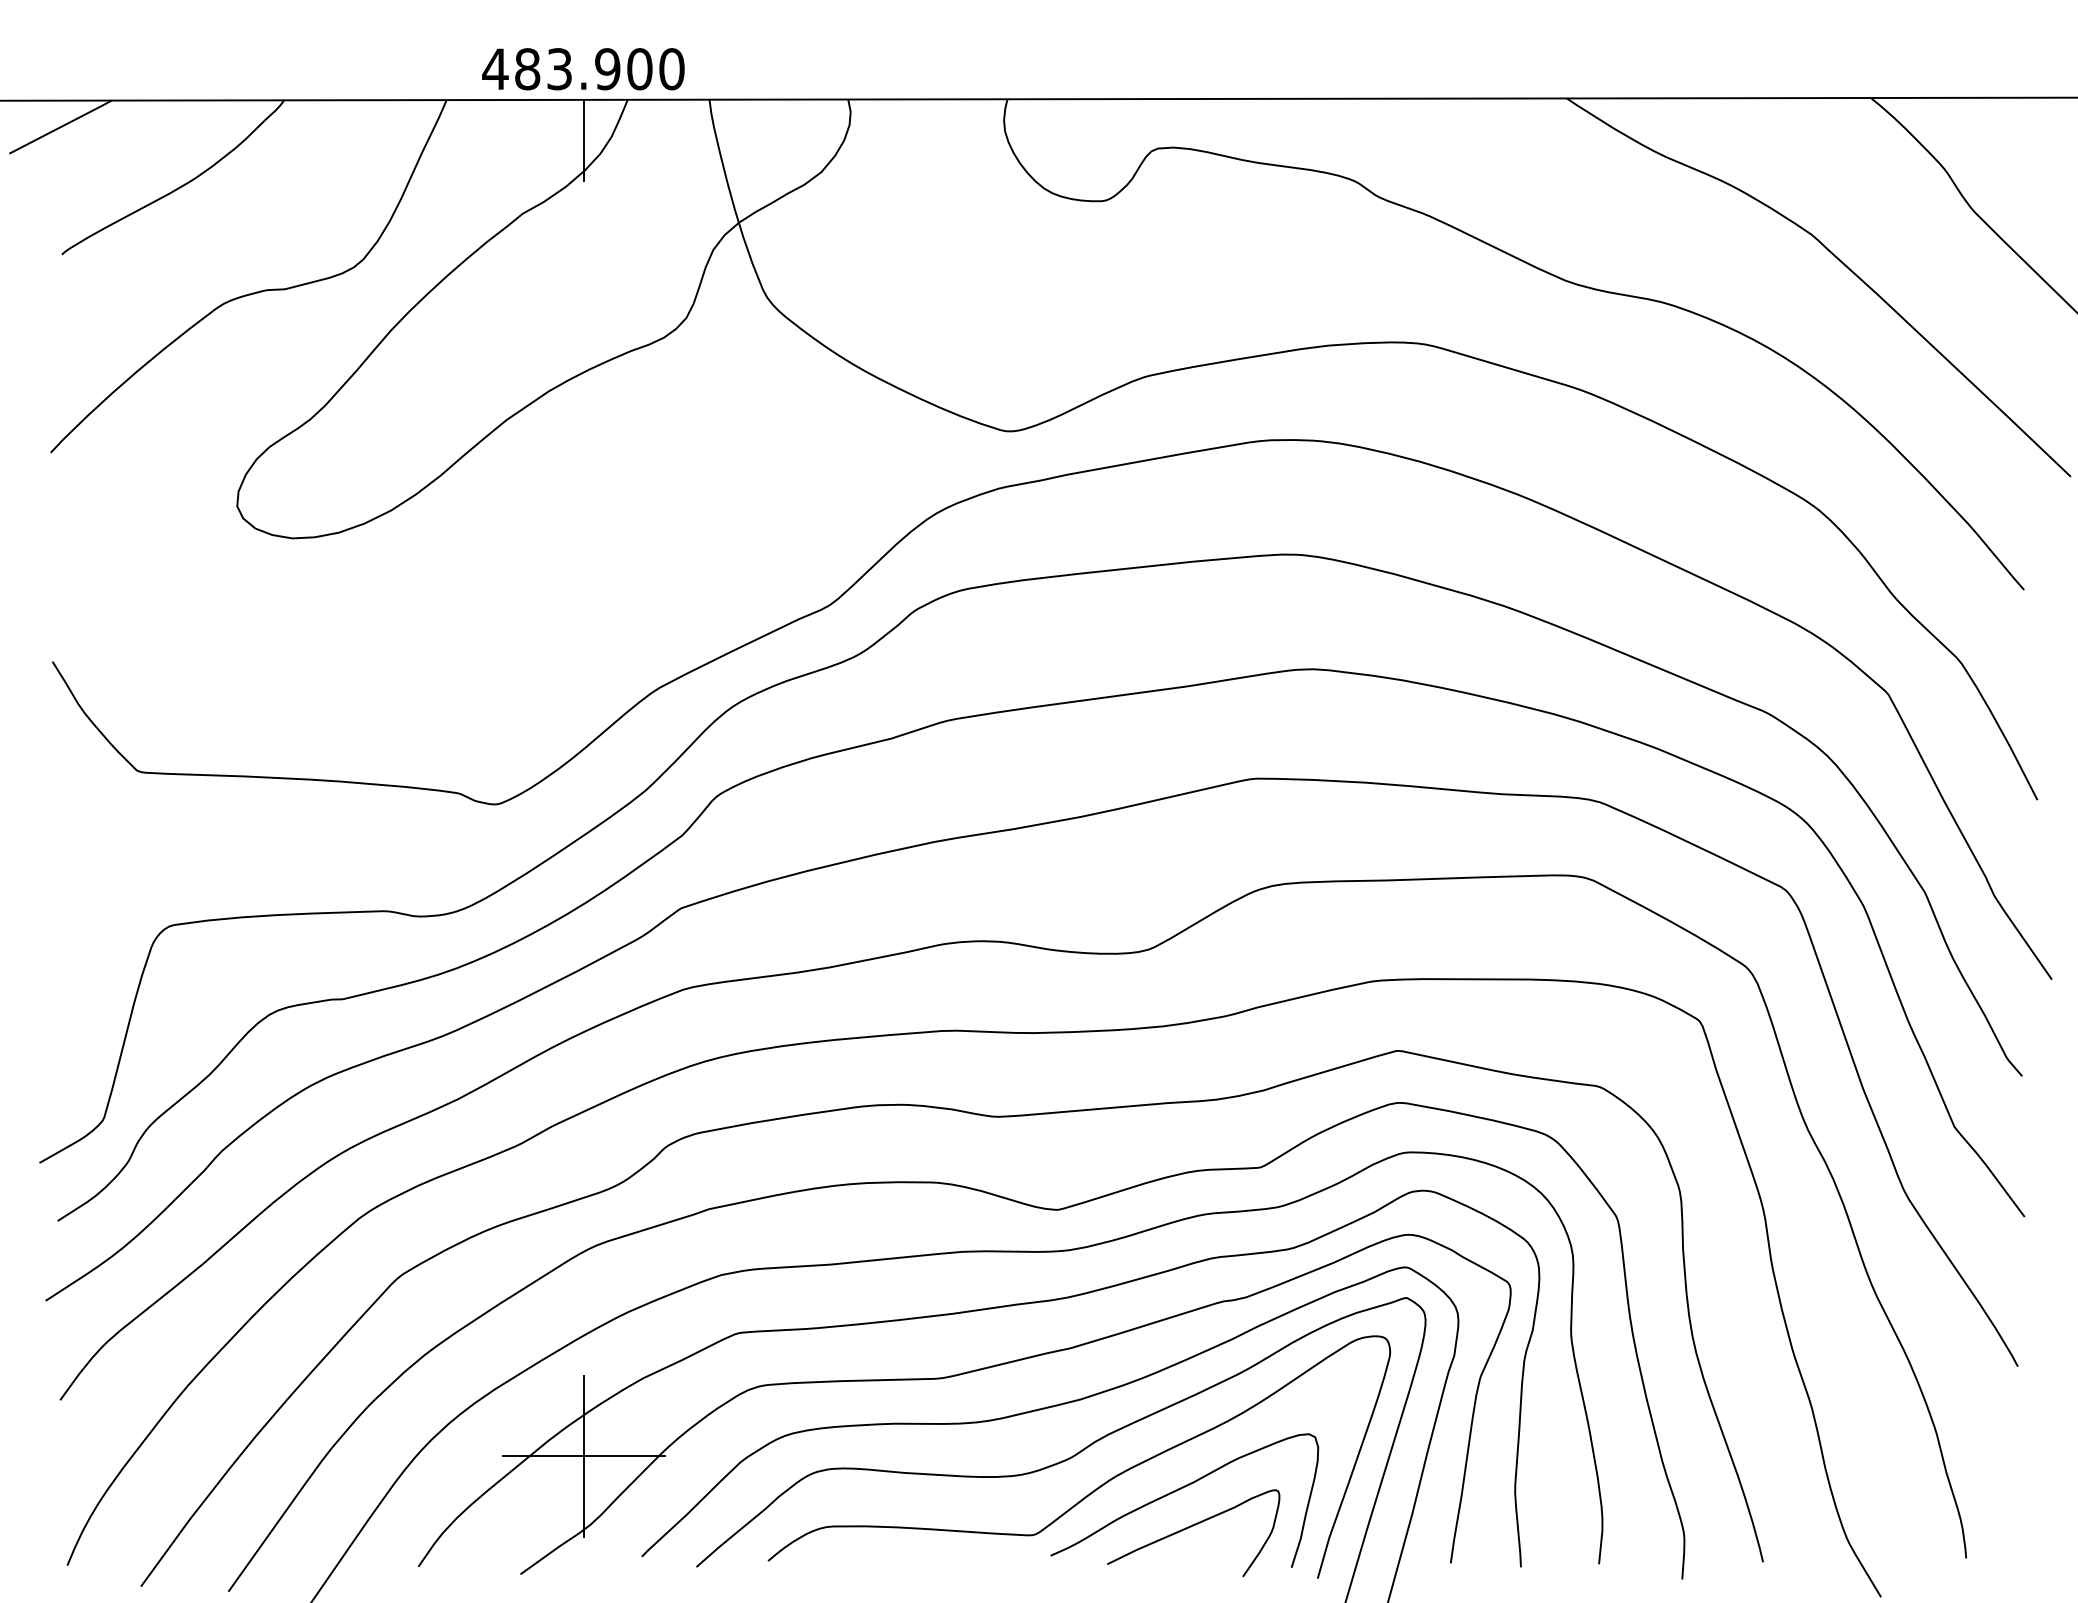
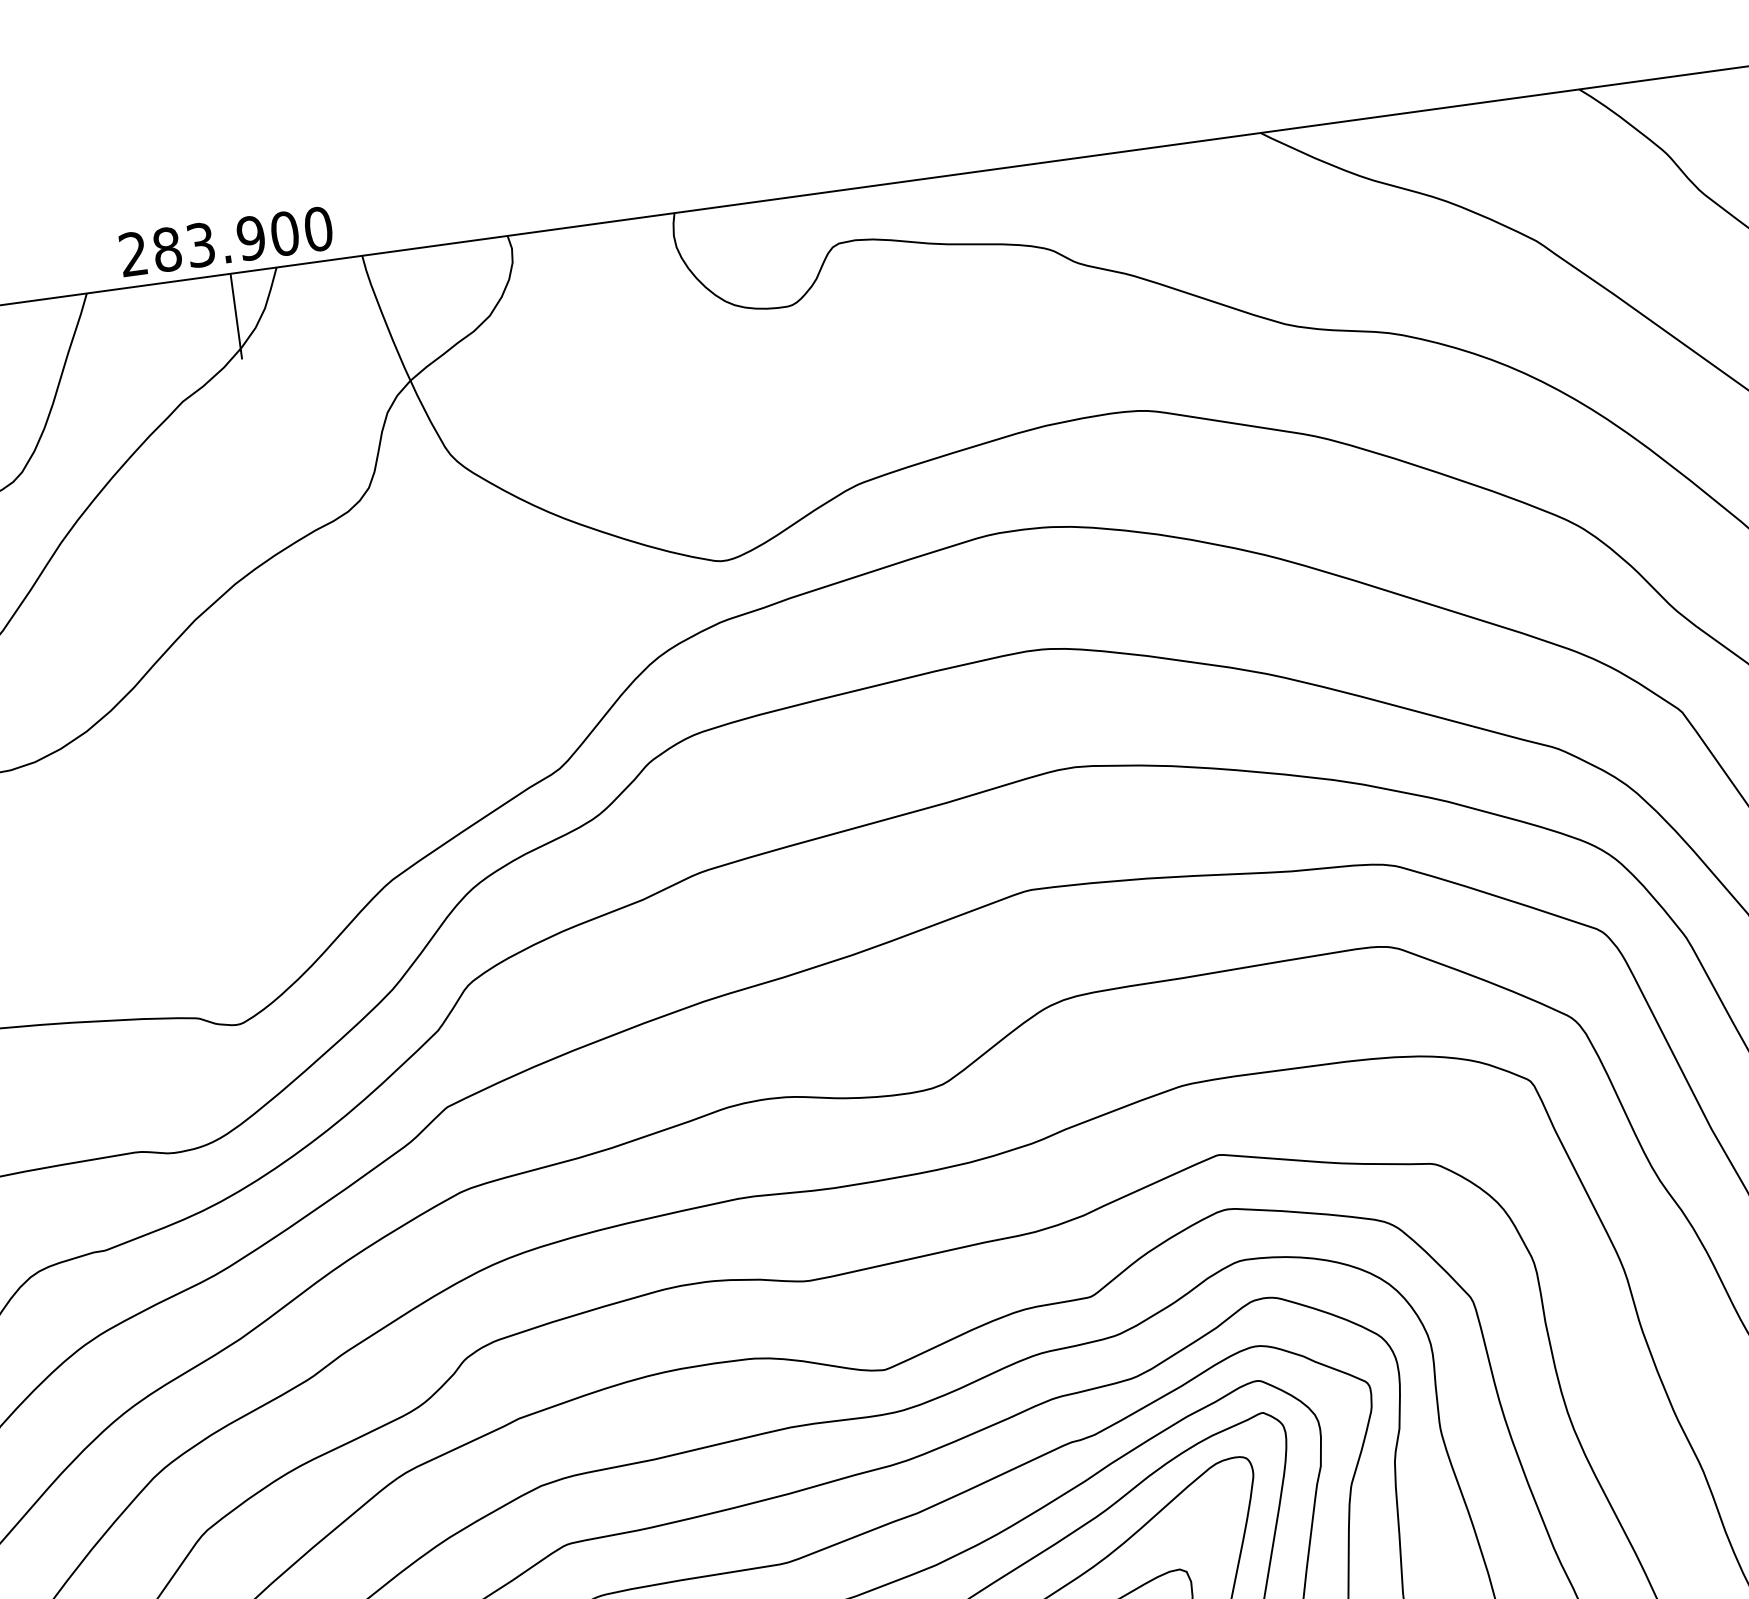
text: (495, 68) -> (133, 253), 483.900 -> 283.900

